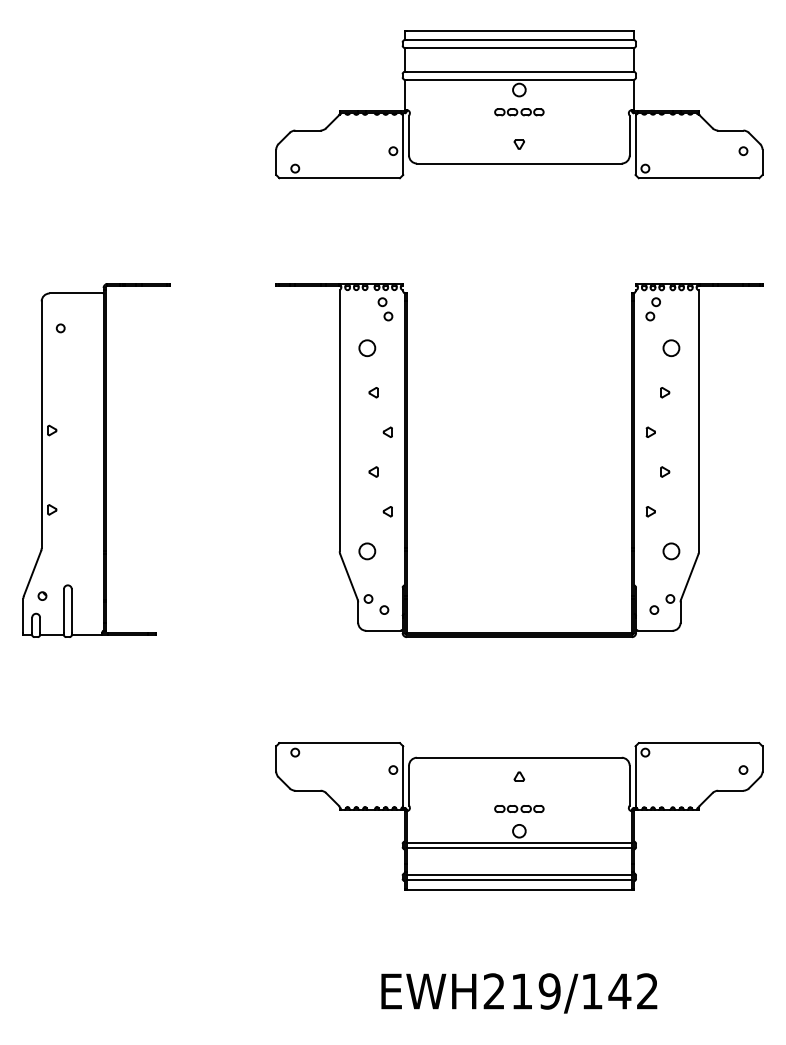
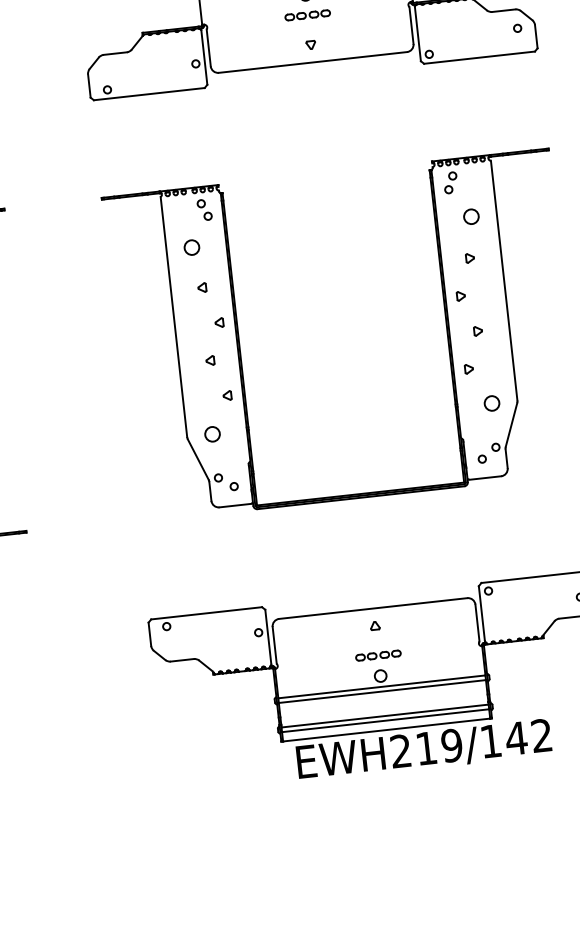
text: (519, 993) -> (424, 750), moved

